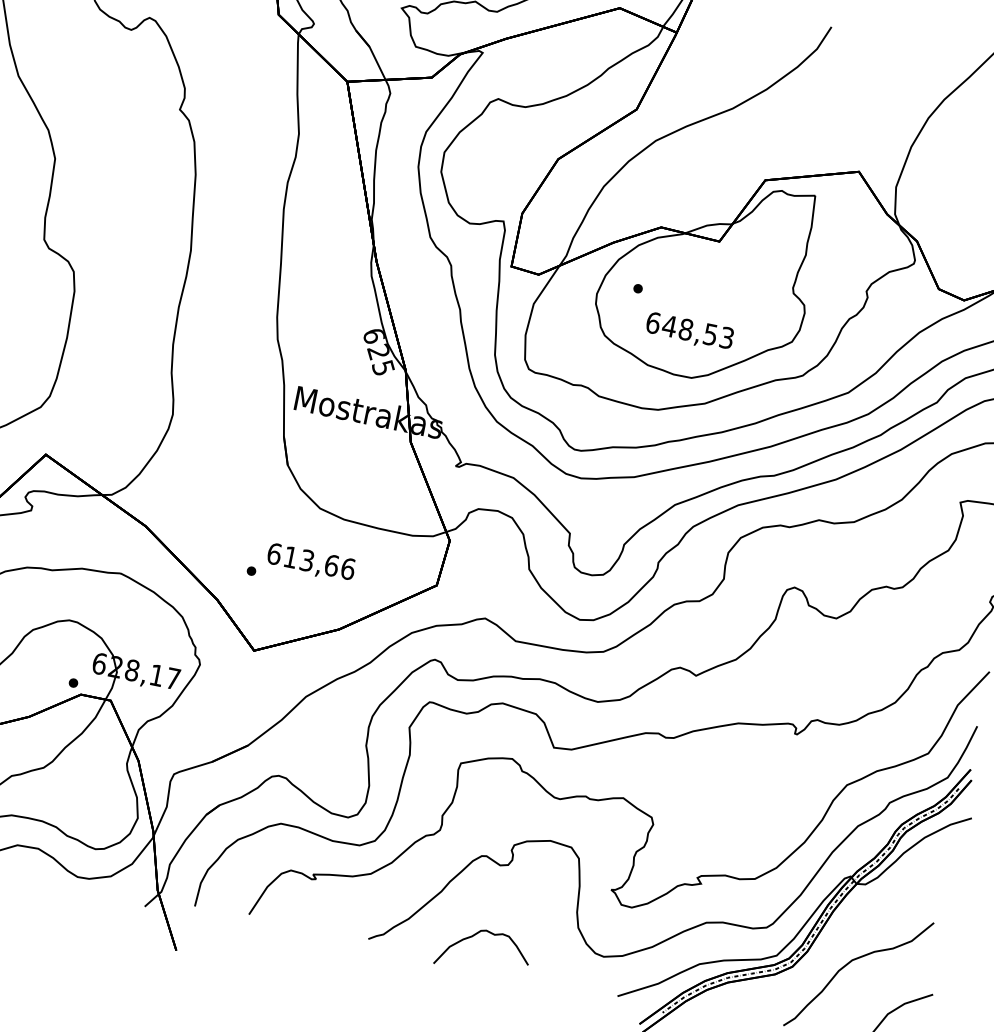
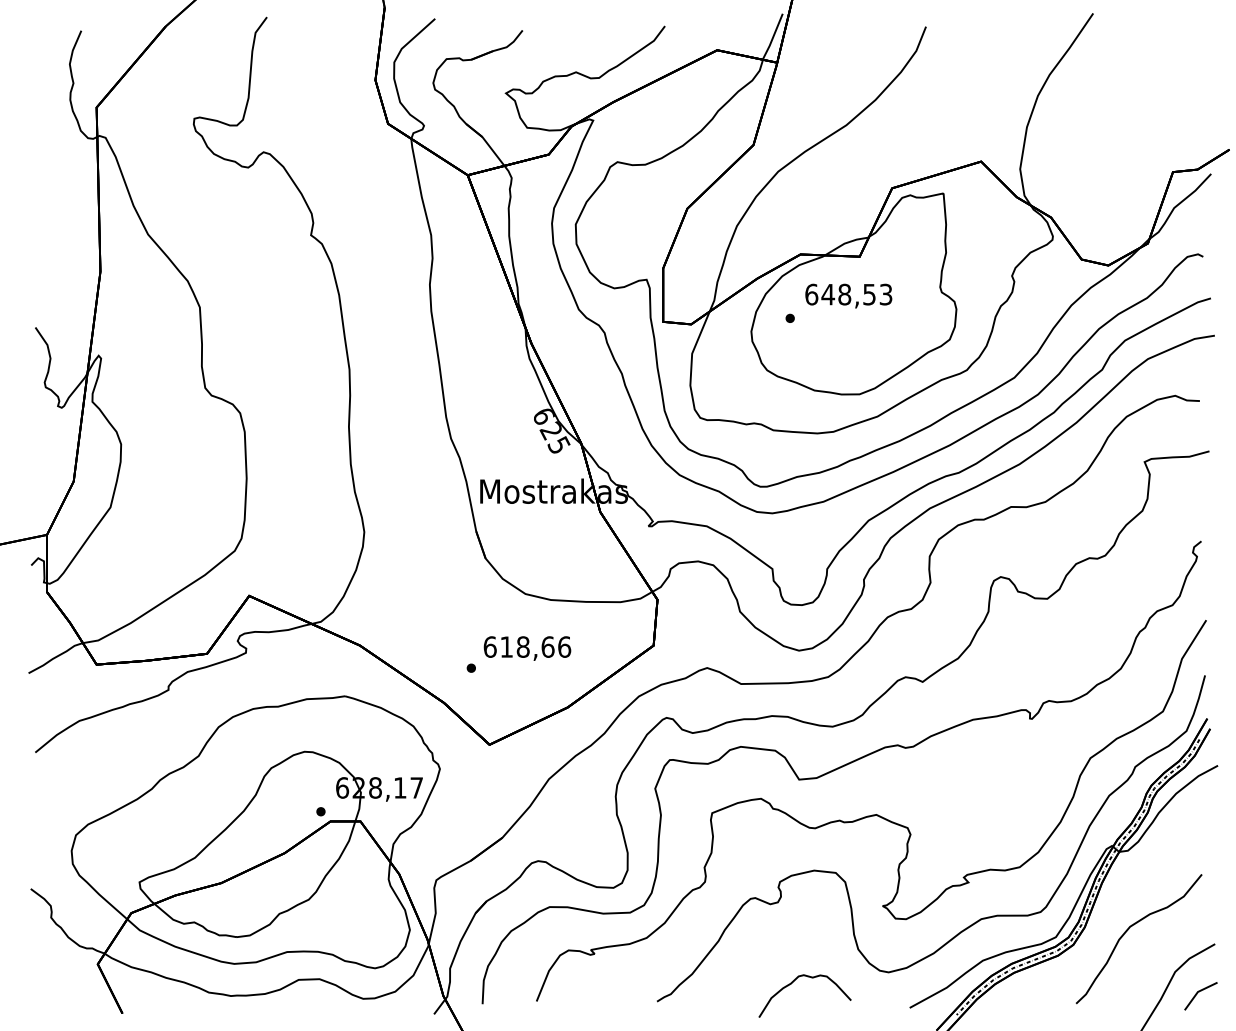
text: (689, 331) -> (848, 295), moved
text: (306, 559) -> (522, 646), 613,66 -> 618,66
curve: (473, 936) -> (792, 983), moved

